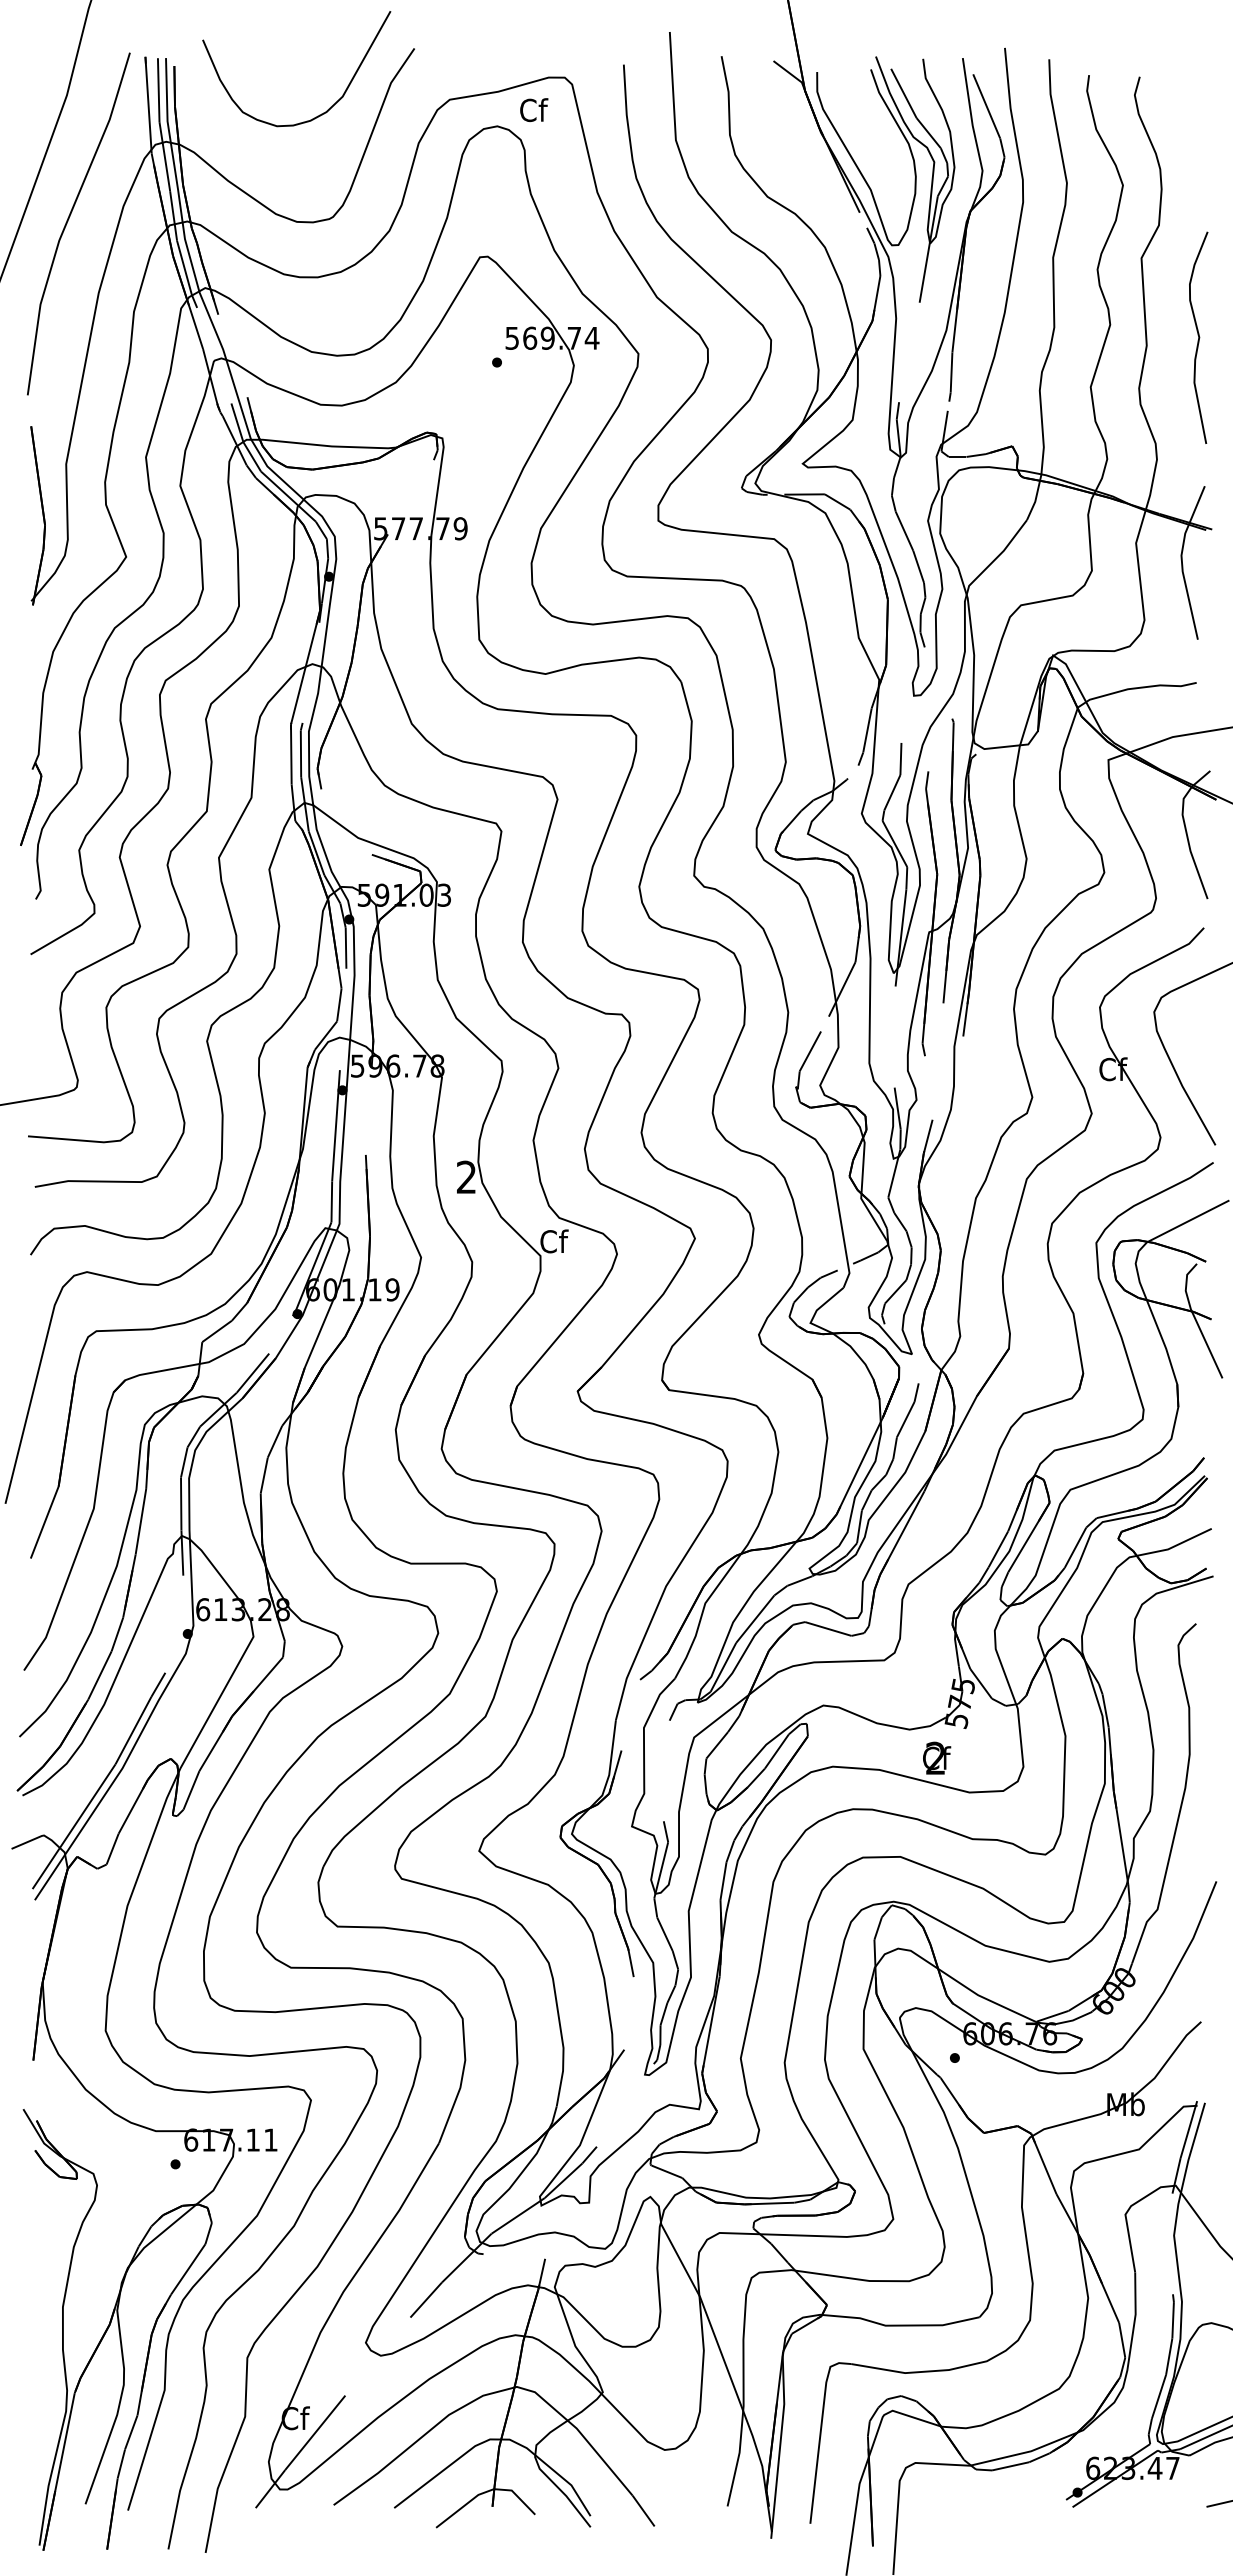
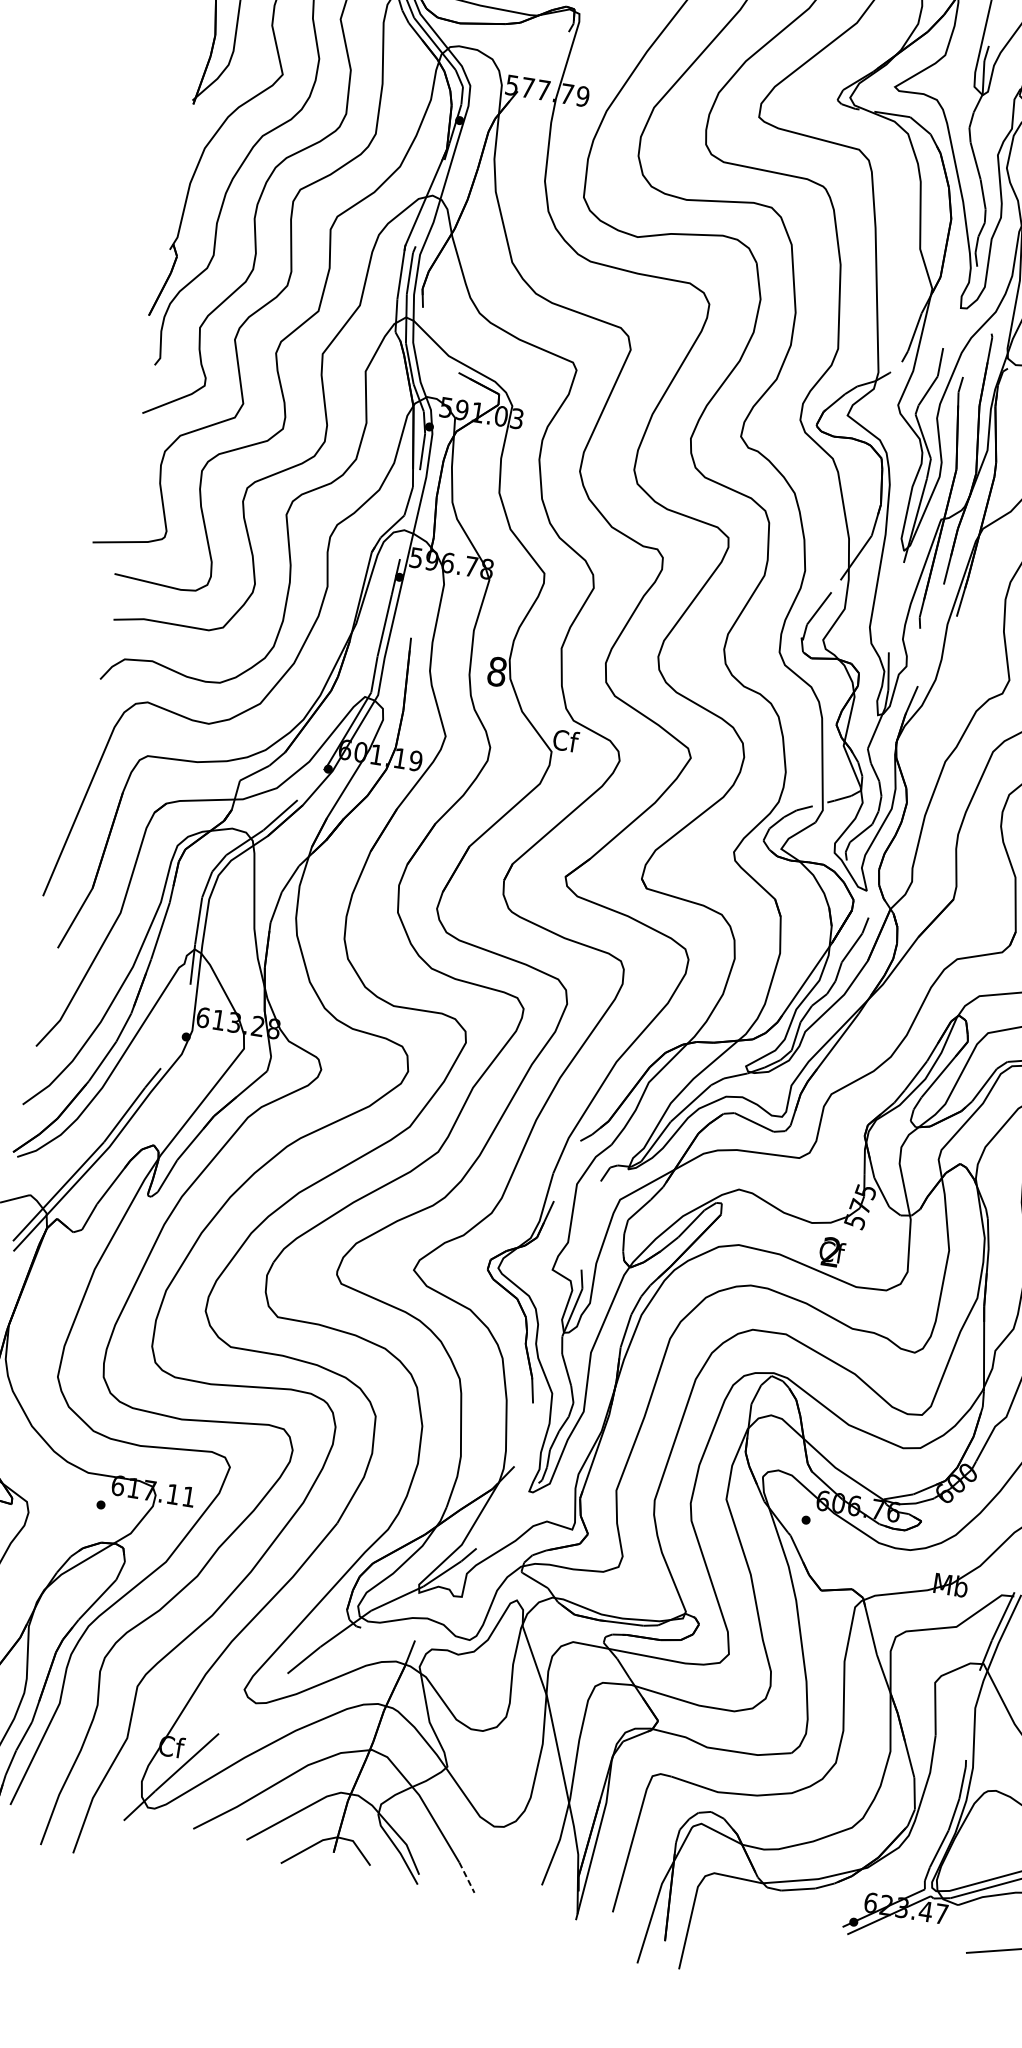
text: (466, 1177) -> (497, 671), 2 -> 8
line: (643, 2511) -> (466, 1878), solid -> dashed

